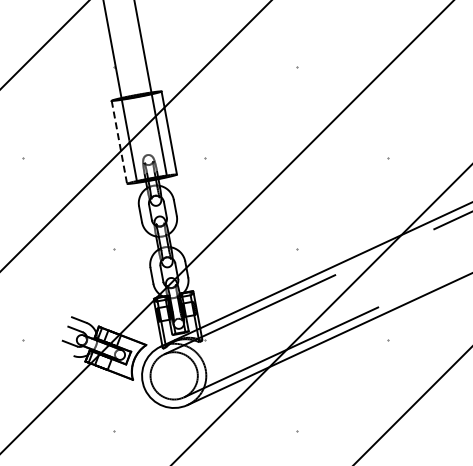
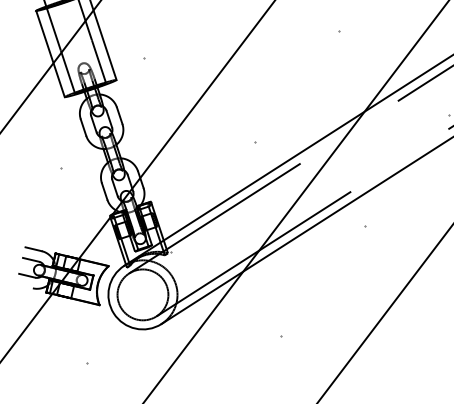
line: (119, 142) -> (50, 54), dashed -> solid

